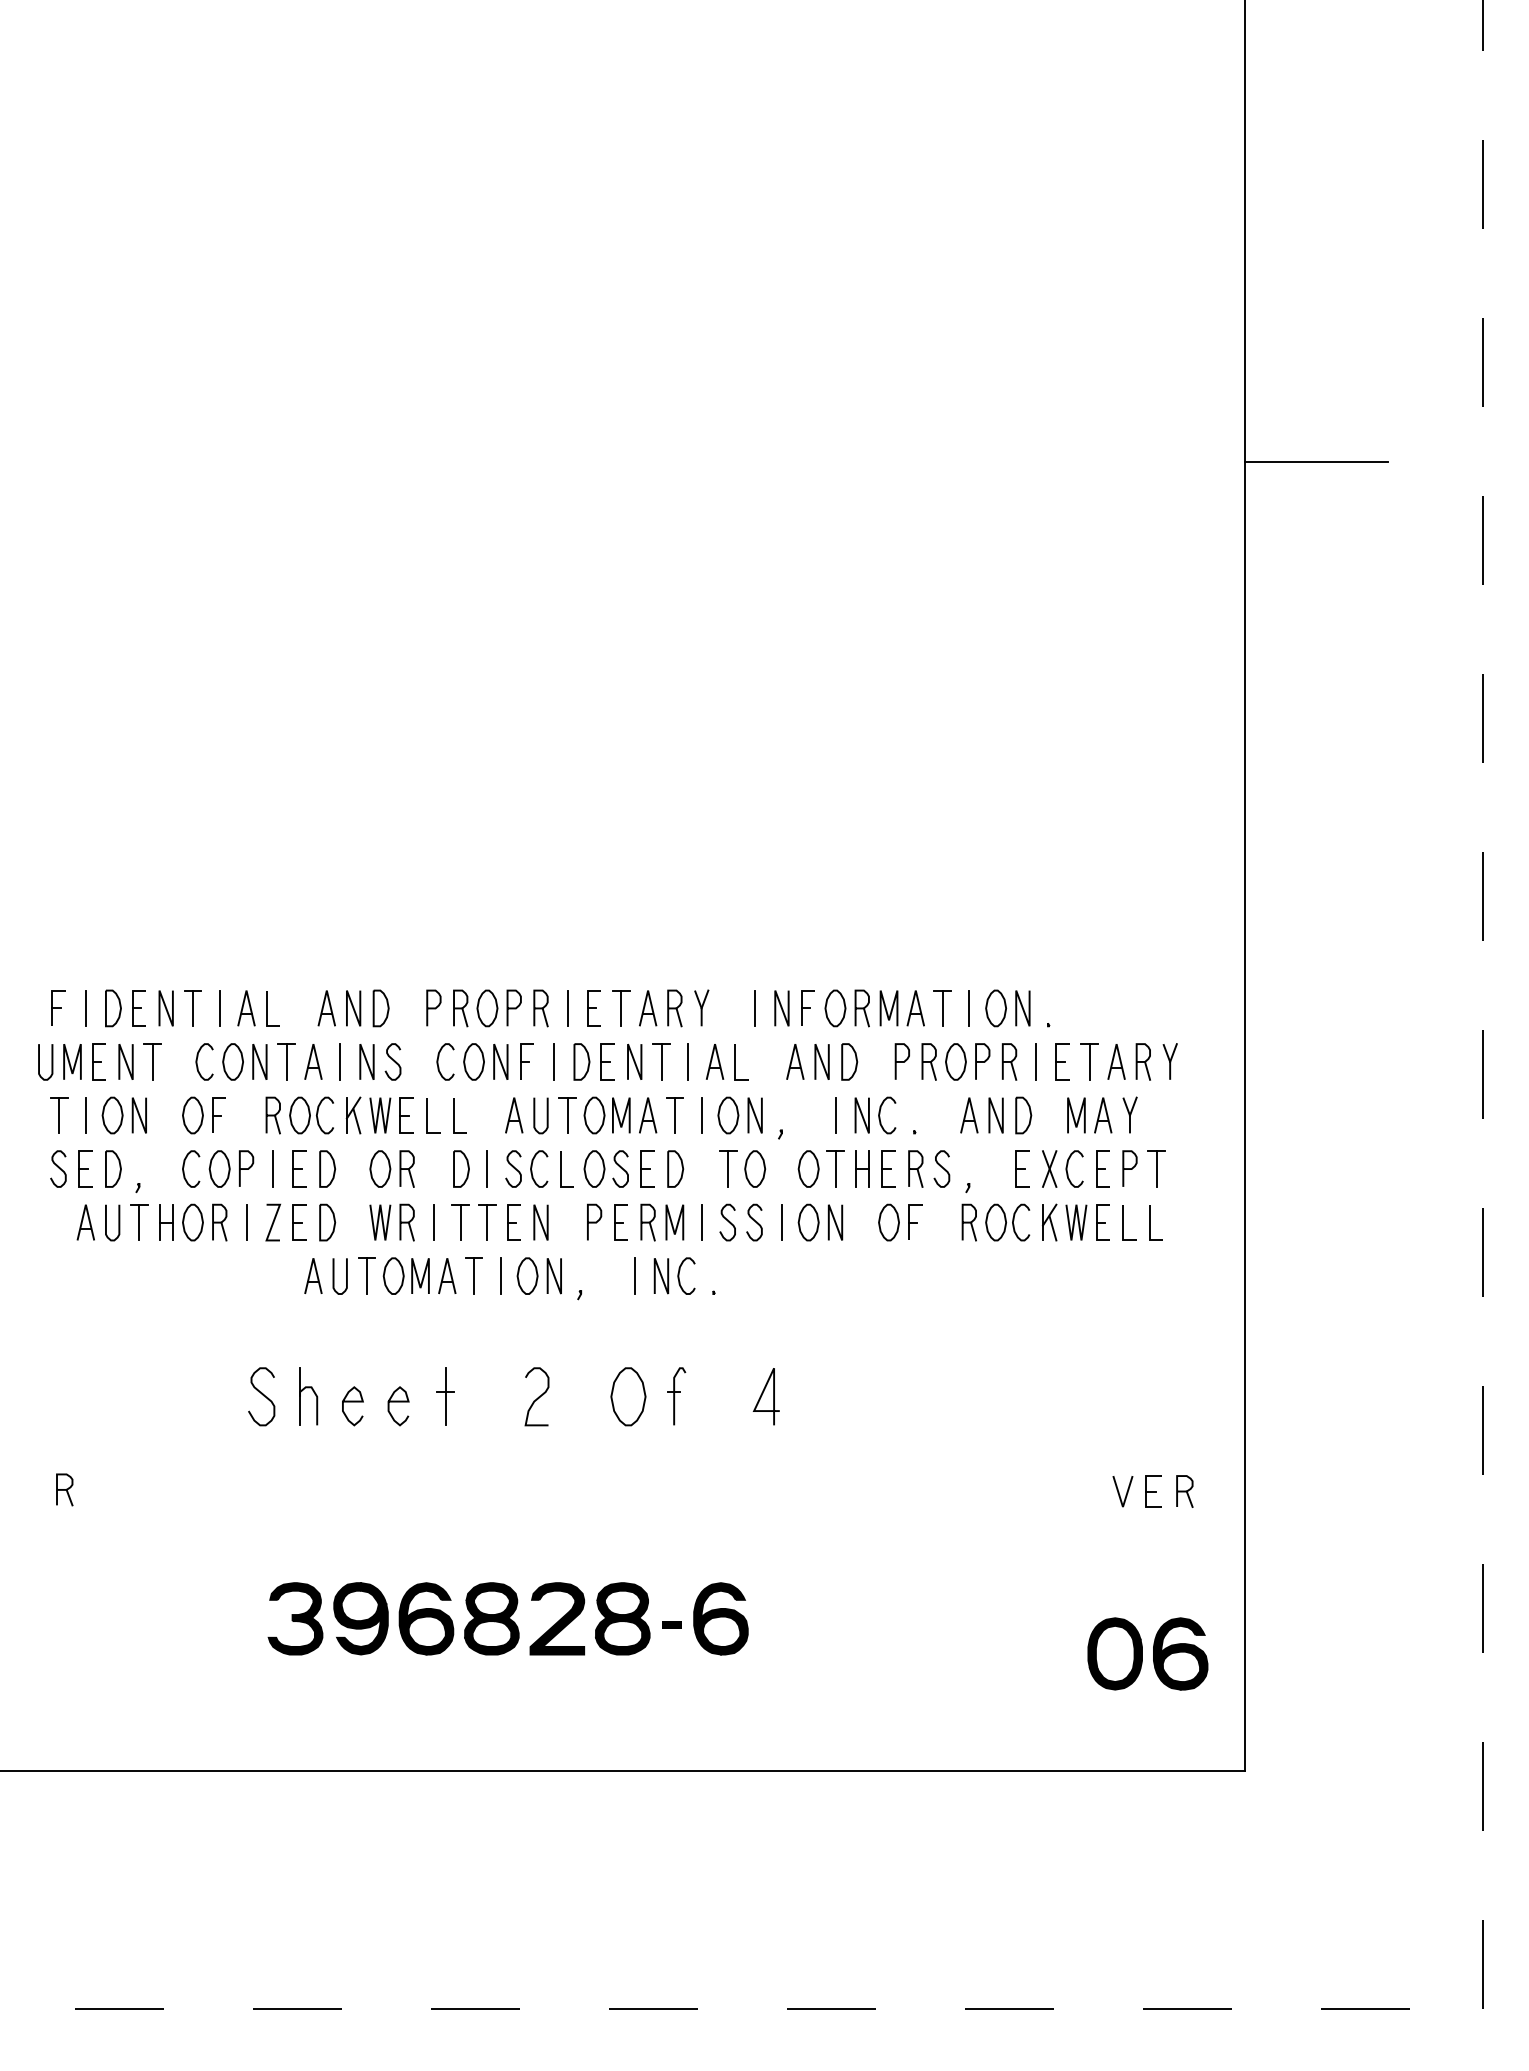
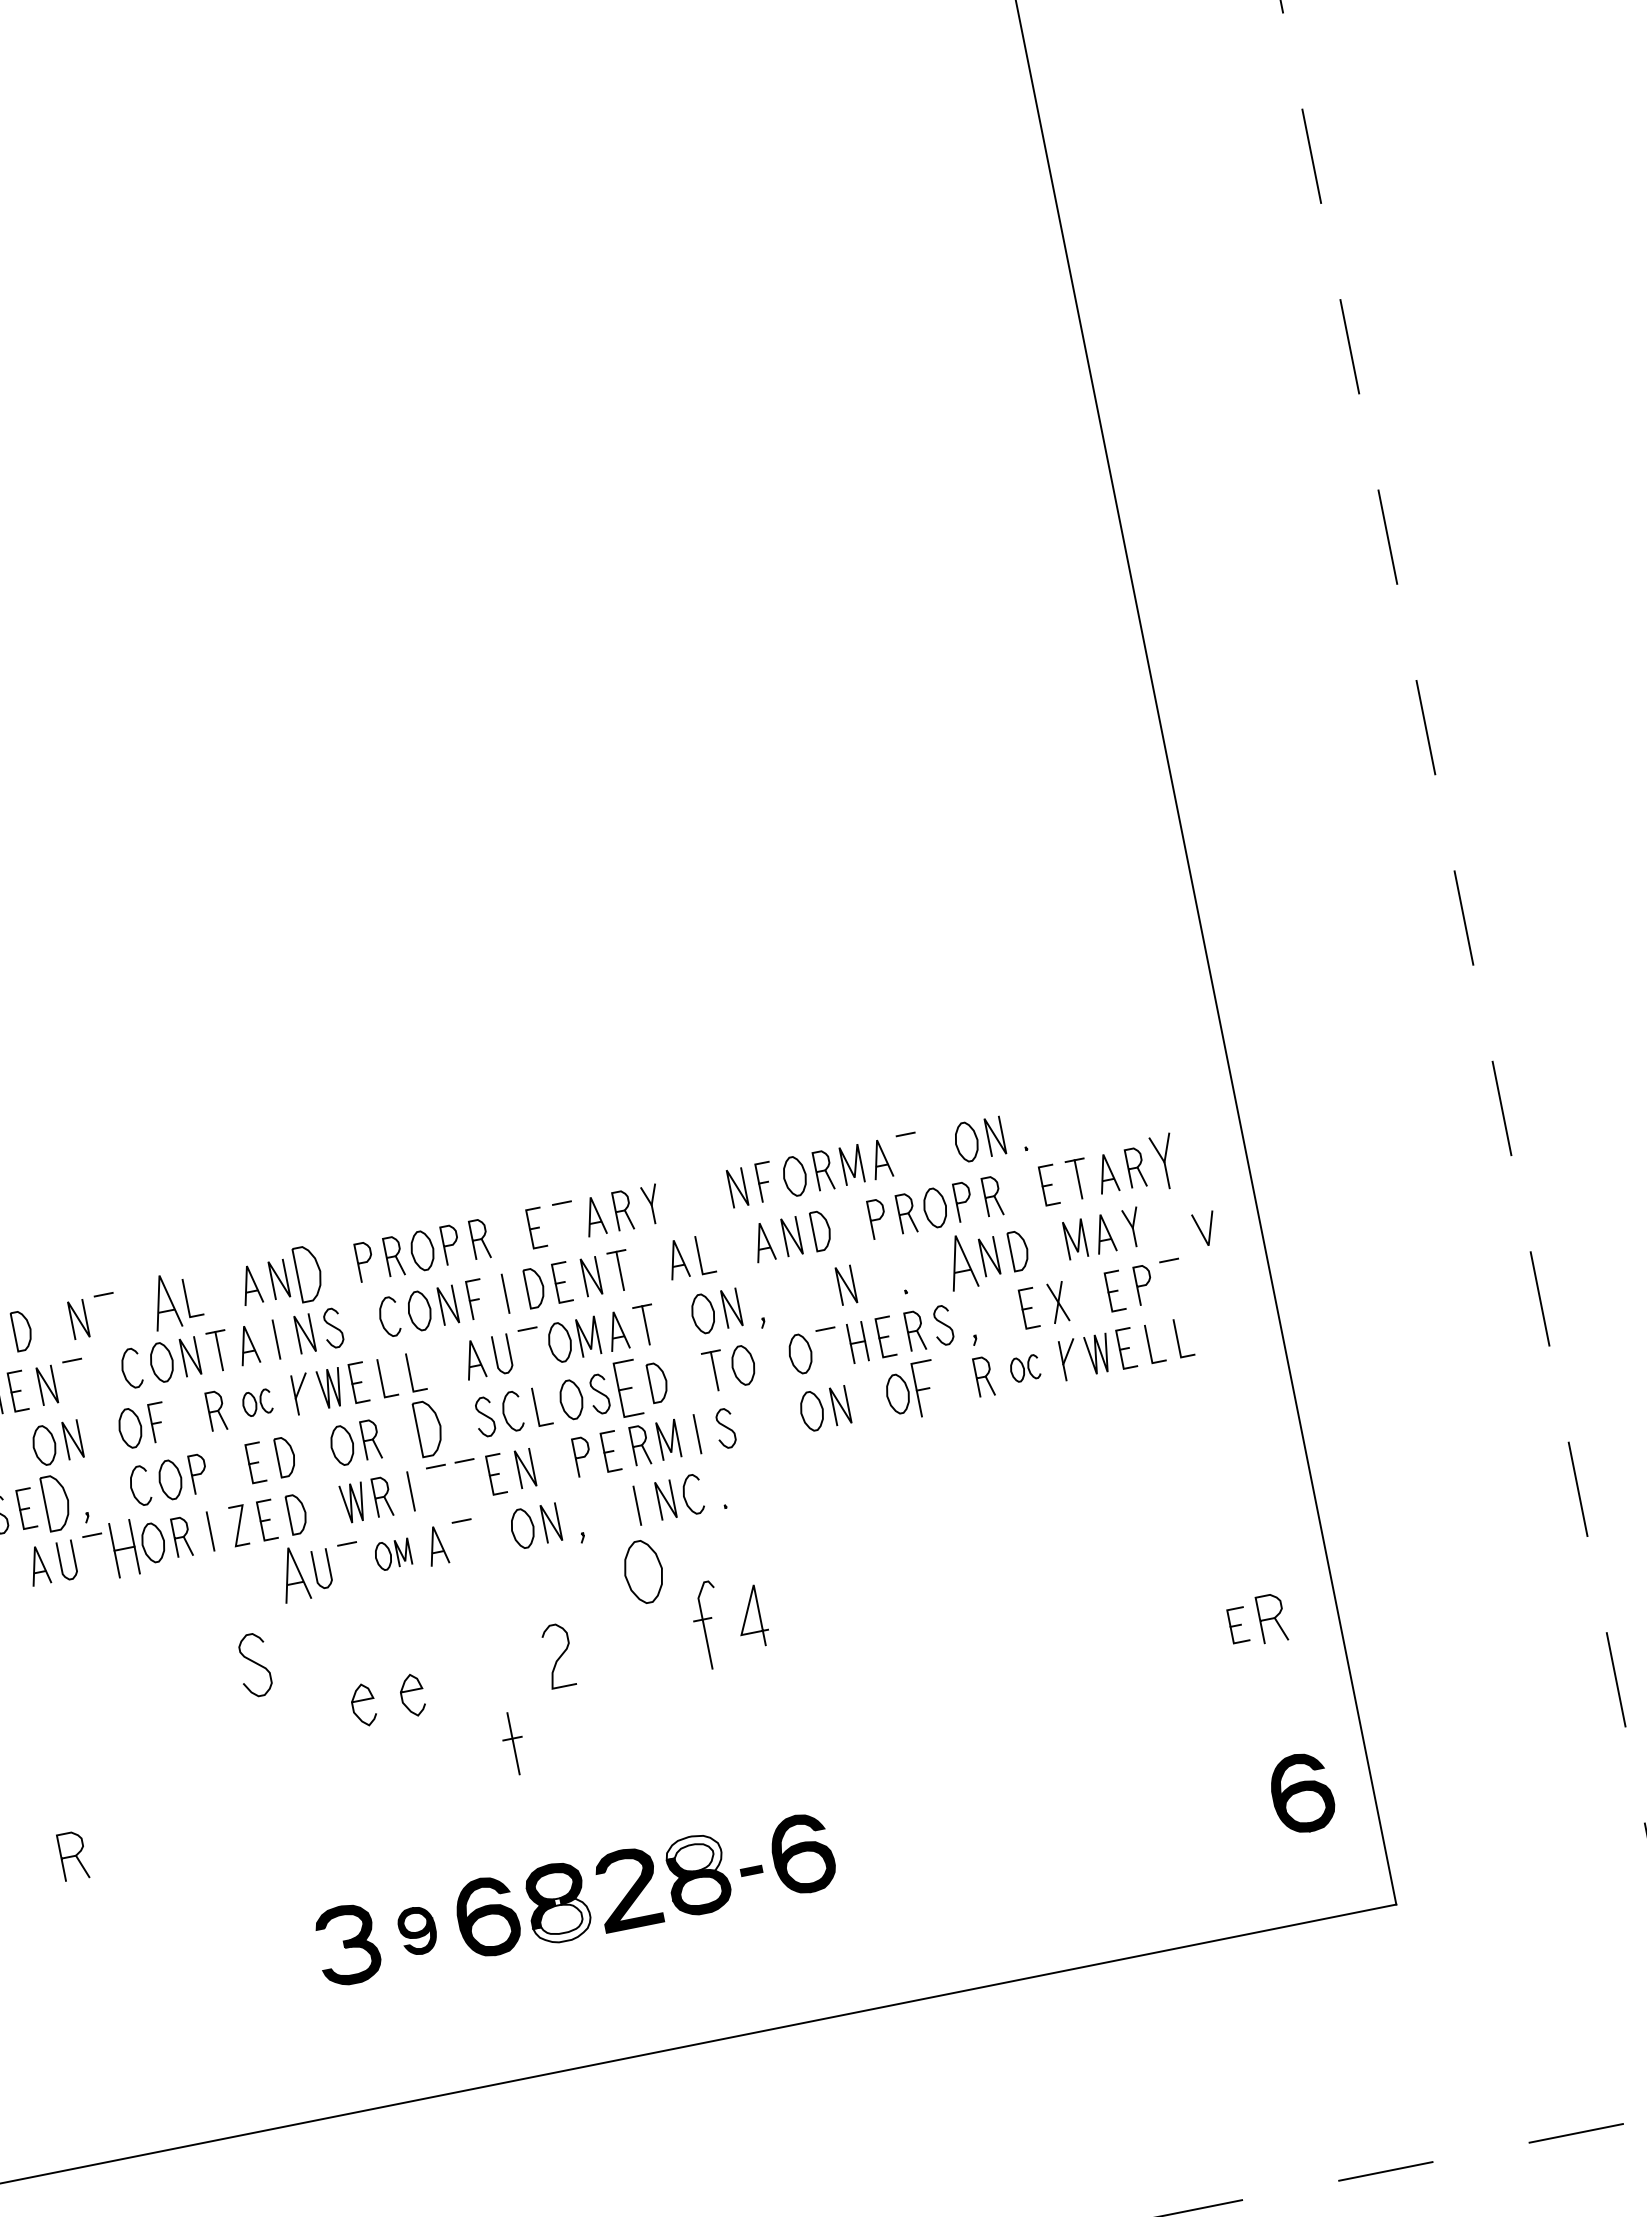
line: (1316, 462) -> (1192, 489), removed
part: (138, 1008) -> (49, 1325), removed
line: (192, 1008) -> (107, 1313), removed
line: (219, 1008) -> (135, 1308), removed
part: (246, 1008) -> (164, 1302), size x1.4
part: (380, 1008) -> (308, 1273), size x1.4
line: (567, 1008) -> (508, 1233), removed
line: (621, 1008) -> (565, 1222), removed
line: (755, 1008) -> (709, 1193), removed
line: (942, 1008) -> (909, 1153), removed
line: (969, 1008) -> (938, 1147), removed
line: (152, 1061) -> (75, 1379), removed
line: (687, 1061) -> (647, 1264), removed
line: (1036, 1061) -> (1021, 1190), removed
part: (1169, 1061) -> (1163, 1161), size x1.4
curve: (880, 1114) -> (865, 1280), removed
line: (85, 1115) -> (15, 1451), removed
part: (311, 1115) -> (257, 1403), size x0.6
line: (567, 1115) -> (531, 1348), removed
line: (701, 1115) -> (674, 1319), removed
line: (835, 1115) -> (817, 1290), removed
part: (969, 1115) -> (961, 1262), size x1.4
line: (356, 1121) -> (306, 1399), removed
part: (113, 1168) -> (56, 1502), size x1.4
line: (273, 1168) -> (227, 1467), removed
part: (461, 1168) -> (429, 1427), size x1.4
line: (487, 1168) -> (456, 1422), removed
part: (647, 1168) -> (628, 1387), size x1.4
line: (835, 1168) -> (829, 1347), removed
curve: (1067, 1168) -> (1077, 1298), removed
line: (1156, 1168) -> (1172, 1279), removed
curve: (754, 1221) -> (753, 1421), removed
part: (915, 1221) -> (926, 1387), size x1.4
line: (139, 1222) -> (96, 1554), removed
part: (166, 1222) -> (124, 1548), size x1.4
line: (460, 1222) -> (439, 1485), removed
line: (487, 1222) -> (468, 1479), removed
line: (781, 1222) -> (782, 1417), removed
part: (1007, 1222) -> (1024, 1368), size x0.6
line: (1052, 1228) -> (1074, 1365), removed
part: (313, 1275) -> (293, 1573), size x1.4
part: (405, 1275) -> (391, 1554), size x0.7
line: (366, 1276) -> (350, 1563), removed
line: (474, 1276) -> (466, 1540), removed
line: (500, 1276) -> (493, 1534), removed
part: (314, 1394) -> (320, 1700), removed
curve: (262, 1395) -> (254, 1663), moved
line: (762, 1395) -> (747, 1616), moved
part: (445, 1396) -> (513, 1743), moved
part: (628, 1396) -> (643, 1571), moved
part: (676, 1396) -> (707, 1625), size x1.4
part: (64, 1489) -> (72, 1855), size x1.4
line: (1119, 1491) -> (1201, 1229), moved
part: (1184, 1491) -> (1271, 1618), size x1.4
fill: (622, 1602) -> (694, 1857), removed
part: (360, 1618) -> (417, 1930), size x0.6
fill: (491, 1634) -> (560, 1919), removed
part: (1114, 1653) -> (1231, 1806), removed

